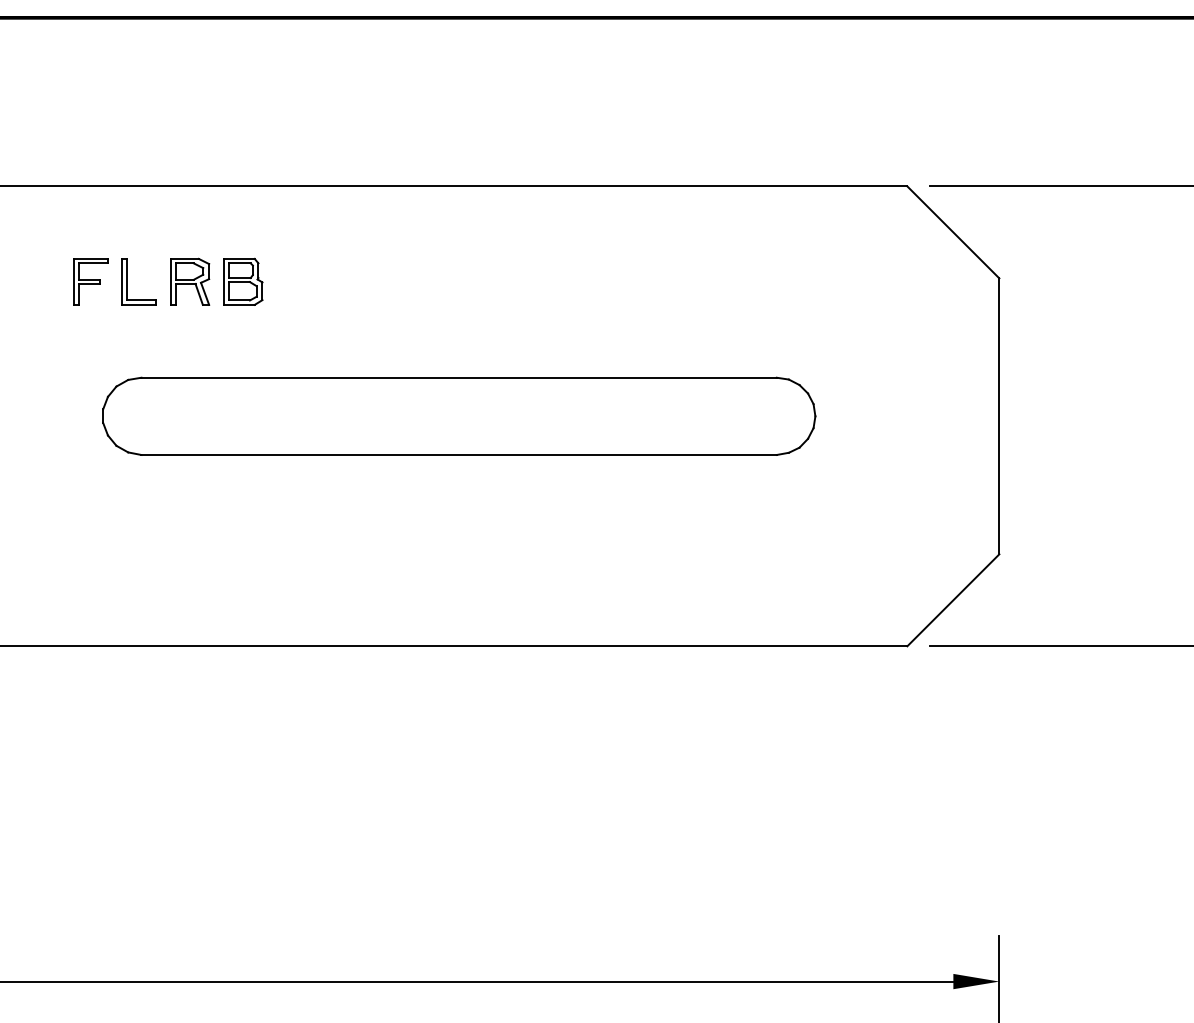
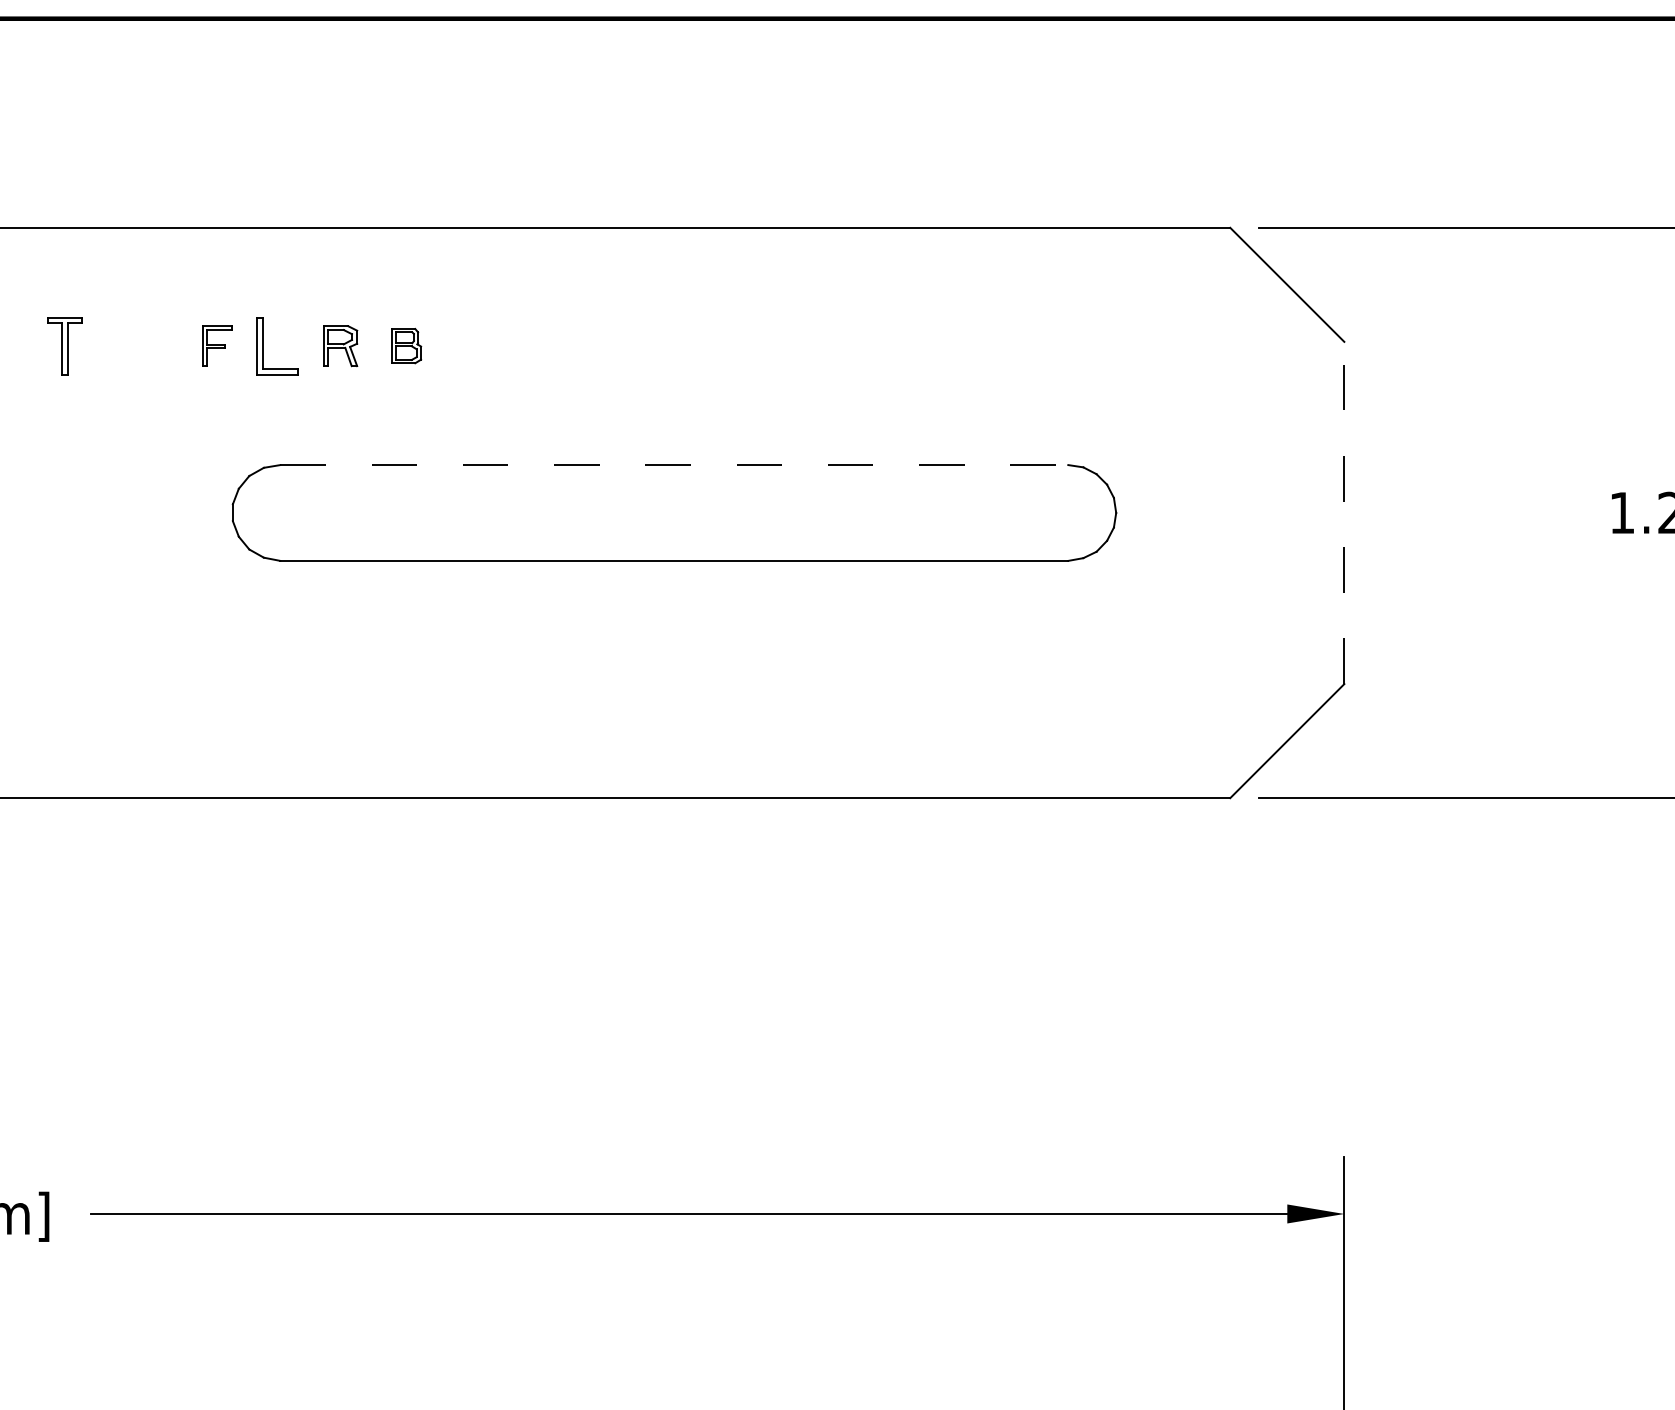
part: (189, 281) -> (340, 345), size x0.7
part: (243, 281) -> (406, 345), size x0.6
part: (89, 282) -> (216, 346), size x0.7
line: (459, 378) -> (674, 465), solid -> dashed
line: (999, 415) -> (1344, 512), solid -> dashed

